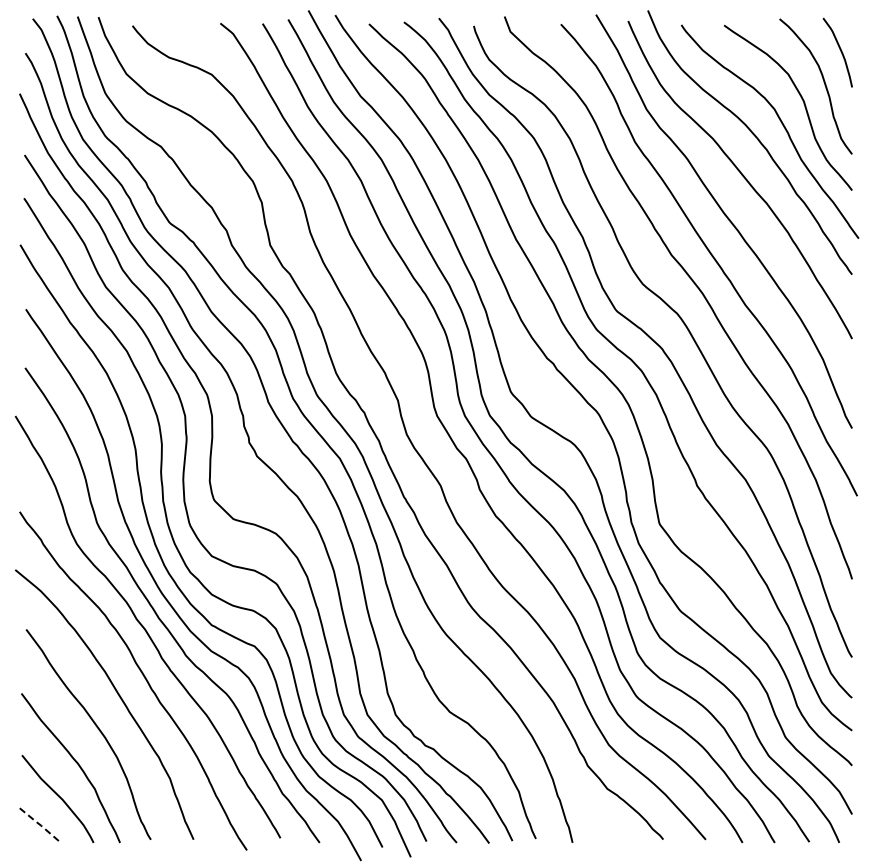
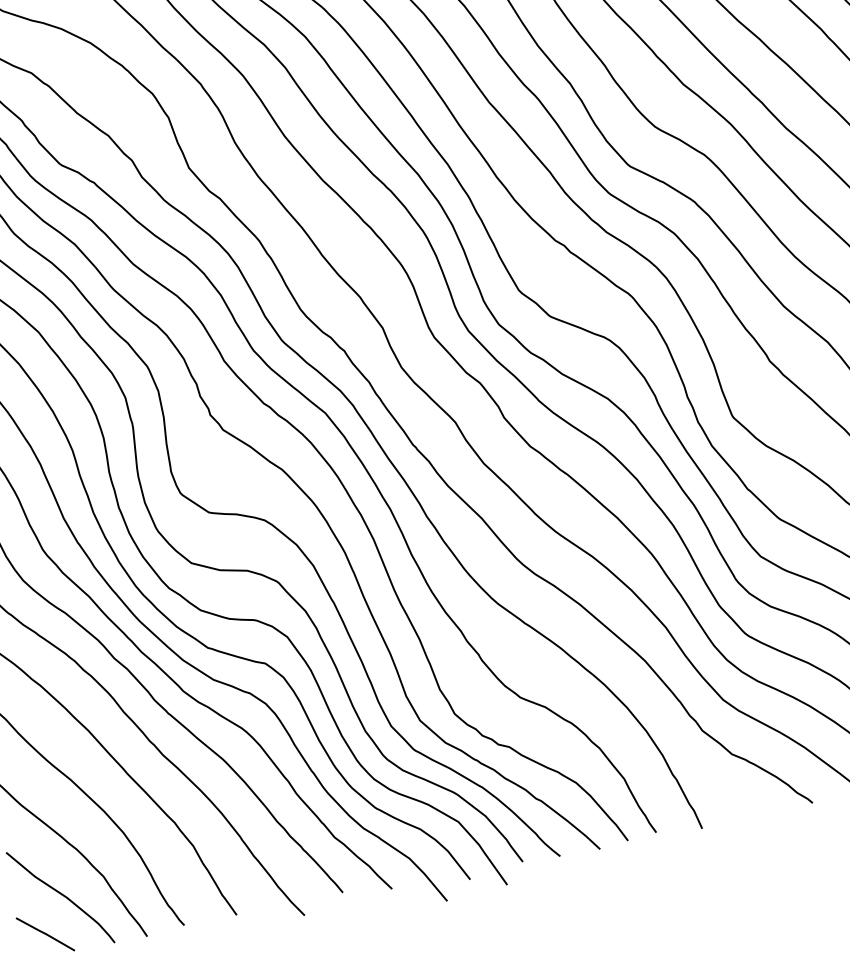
line: (41, 825) -> (46, 934), dashed -> solid

